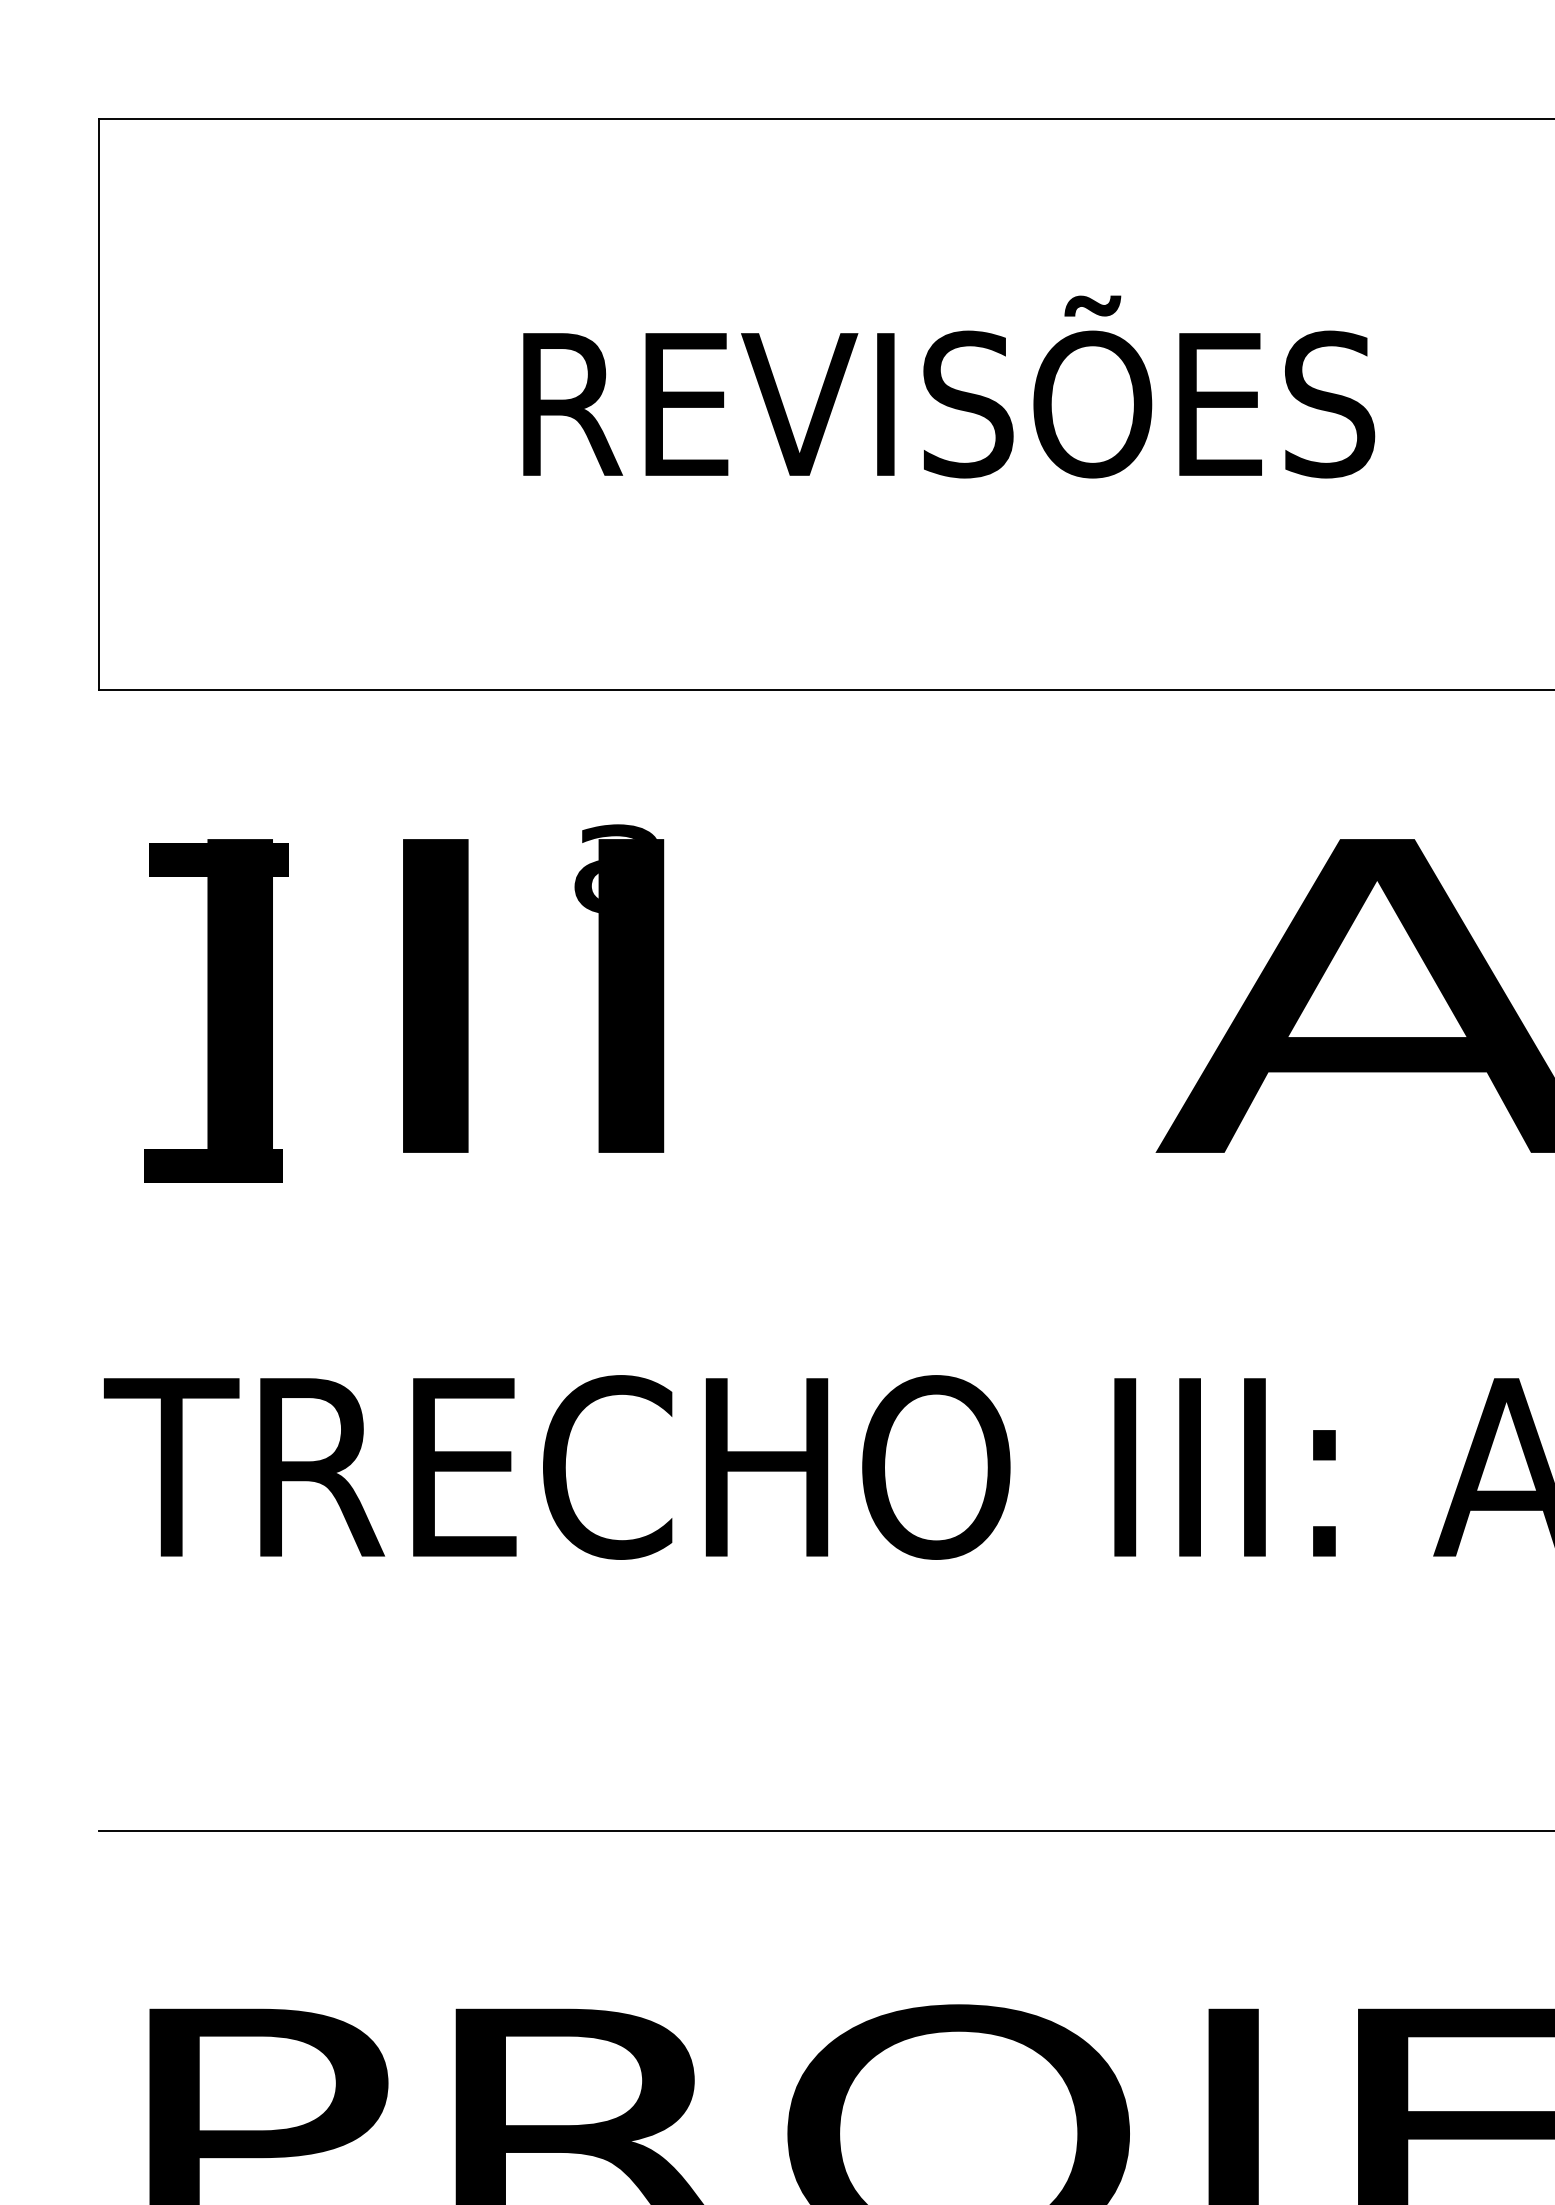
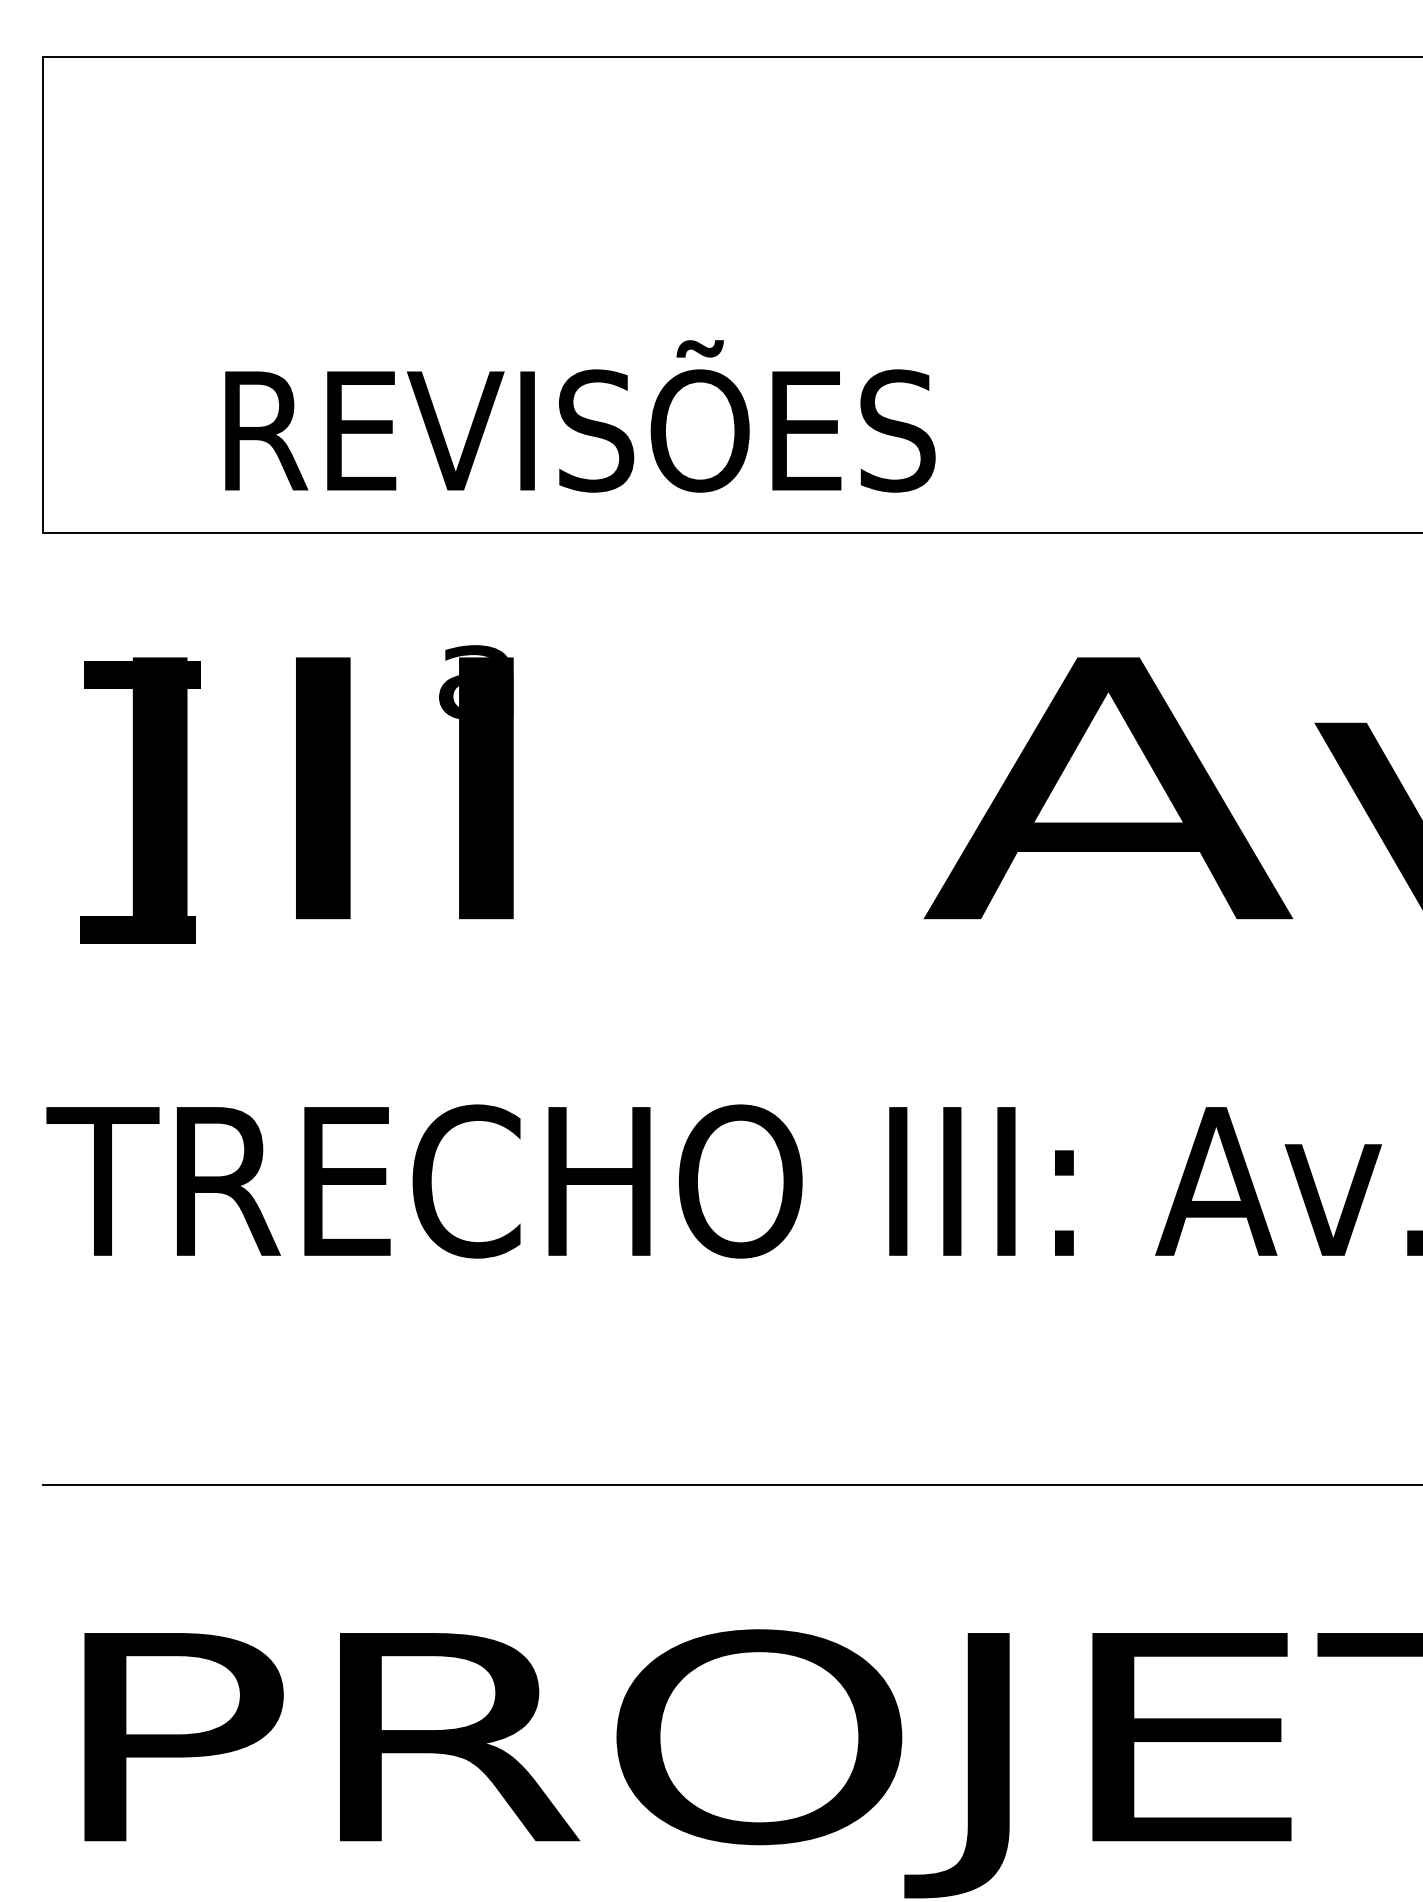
text: (949, 387) -> (580, 416), moved

